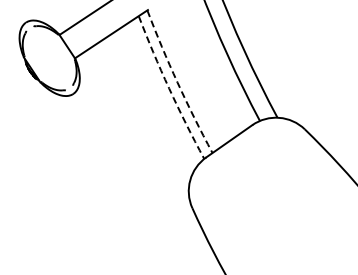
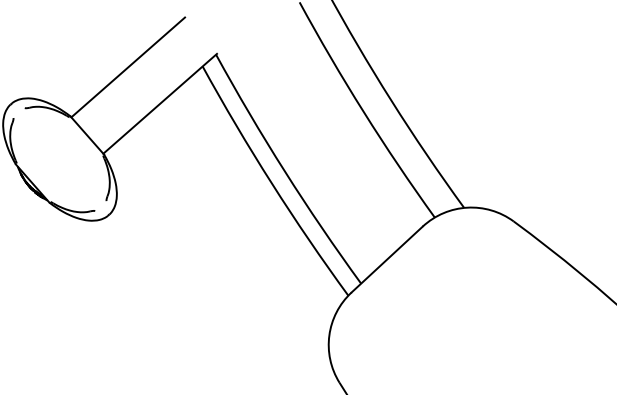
arc: (177, 82) -> (284, 171), dashed -> solid
arc: (169, 88) -> (272, 183), dashed -> solid

